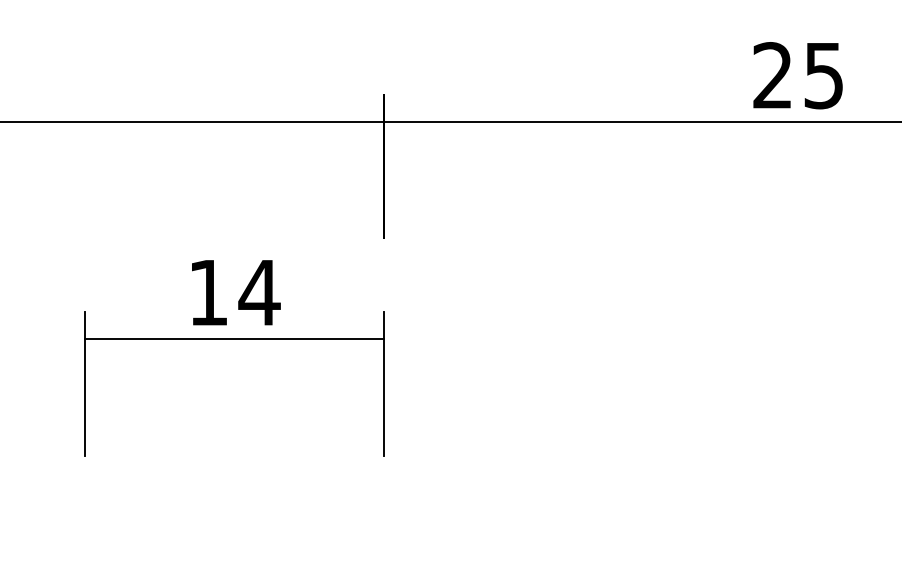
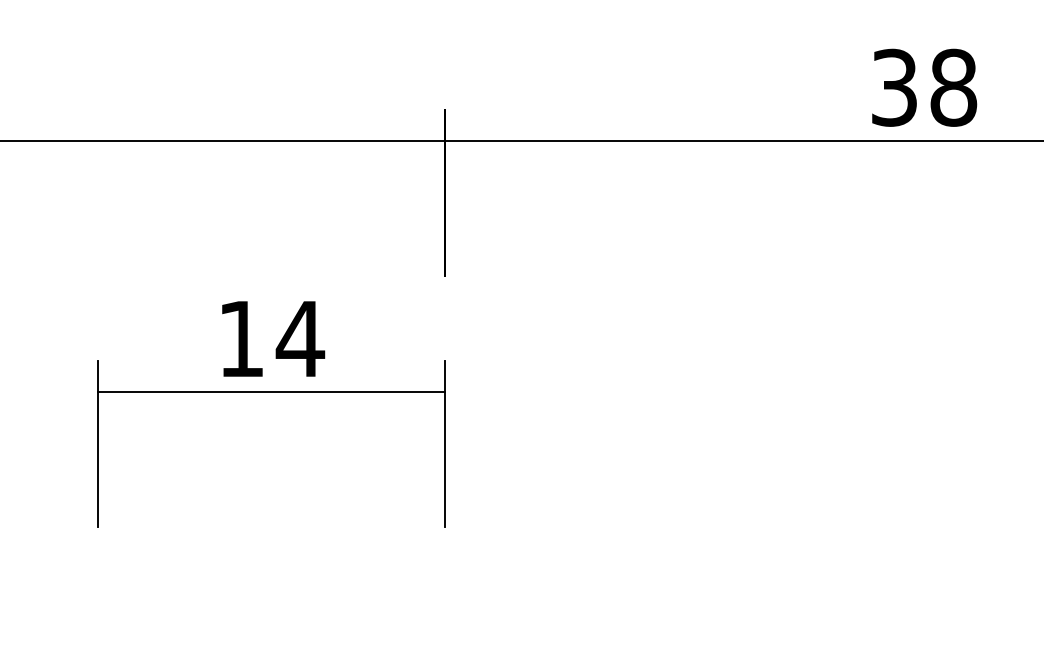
text: (798, 75) -> (924, 87), 25 -> 38

